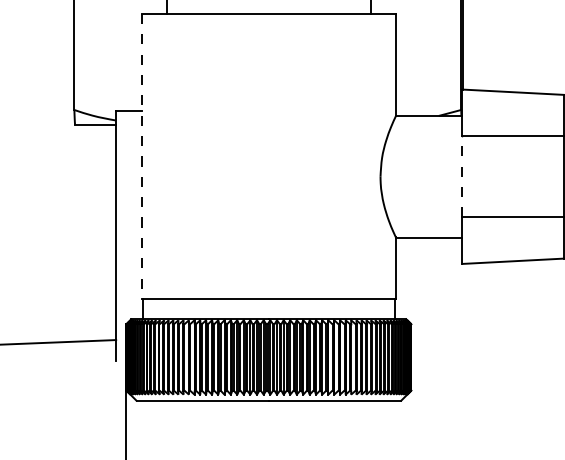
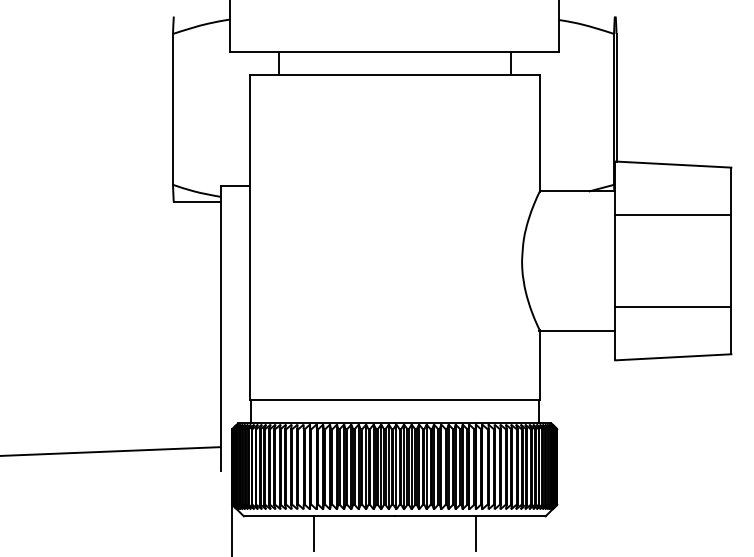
line: (141, 157) -> (249, 238), dashed -> solid
line: (462, 176) -> (615, 260), dashed -> solid
line: (197, 415) -> (313, 533), added
line: (340, 415) -> (476, 533), added

